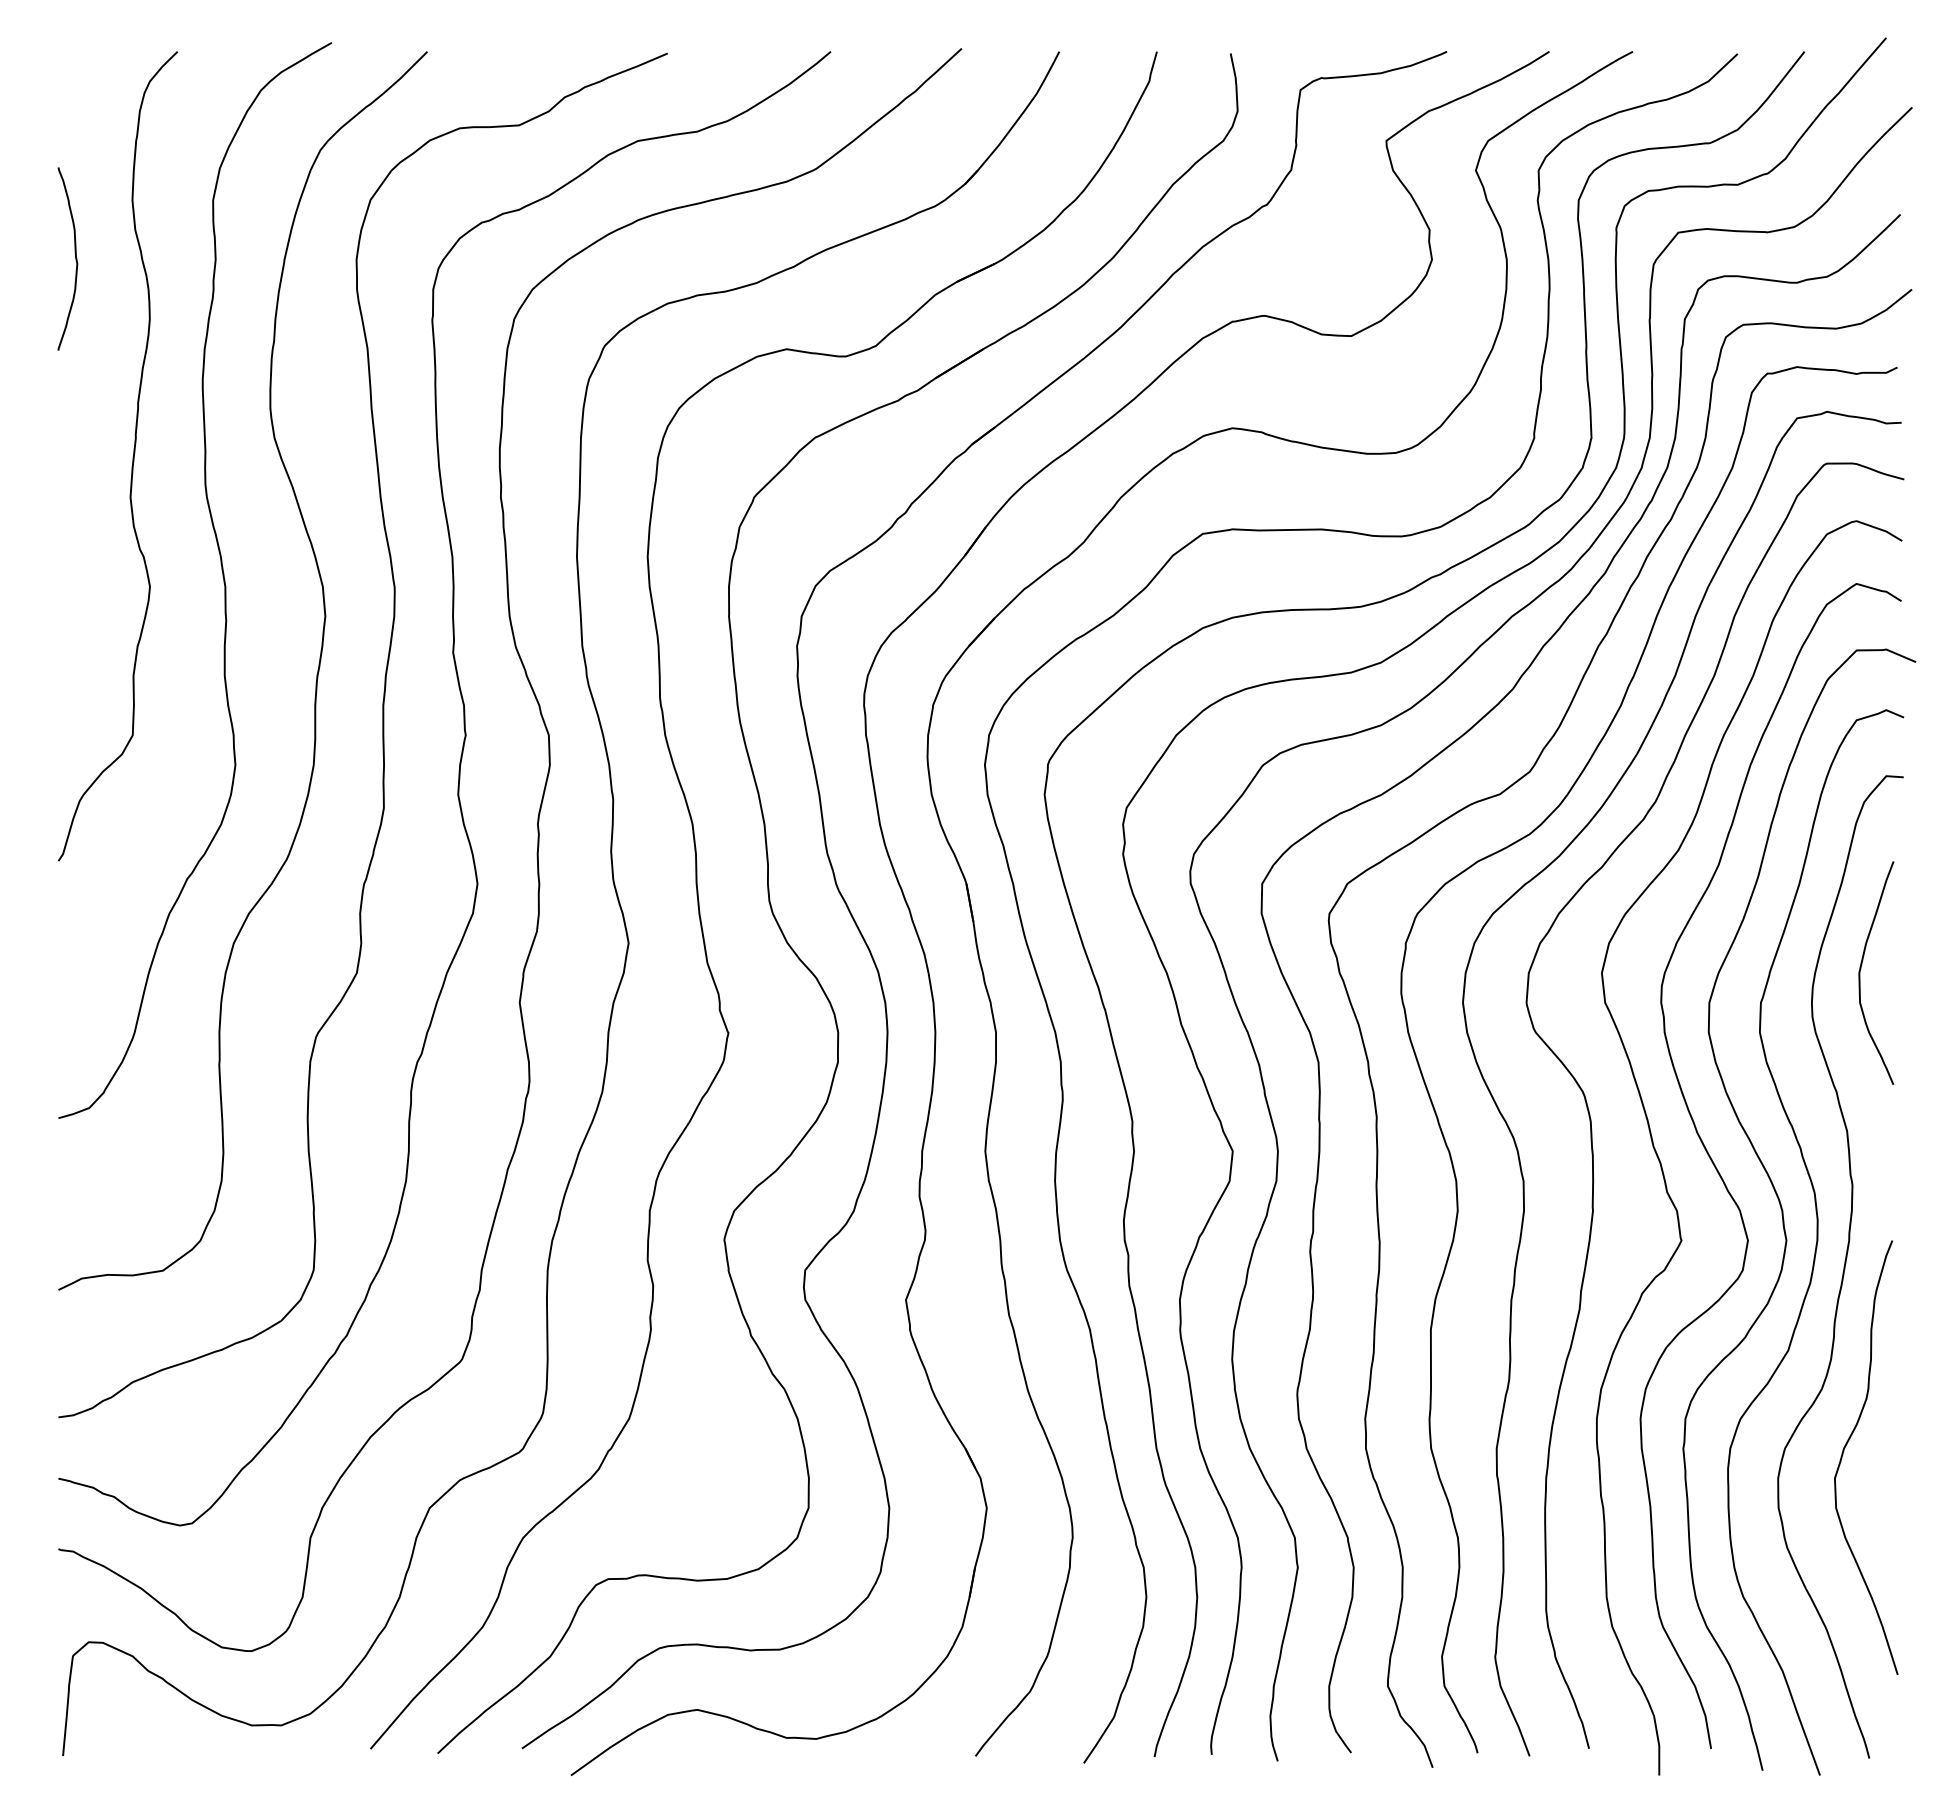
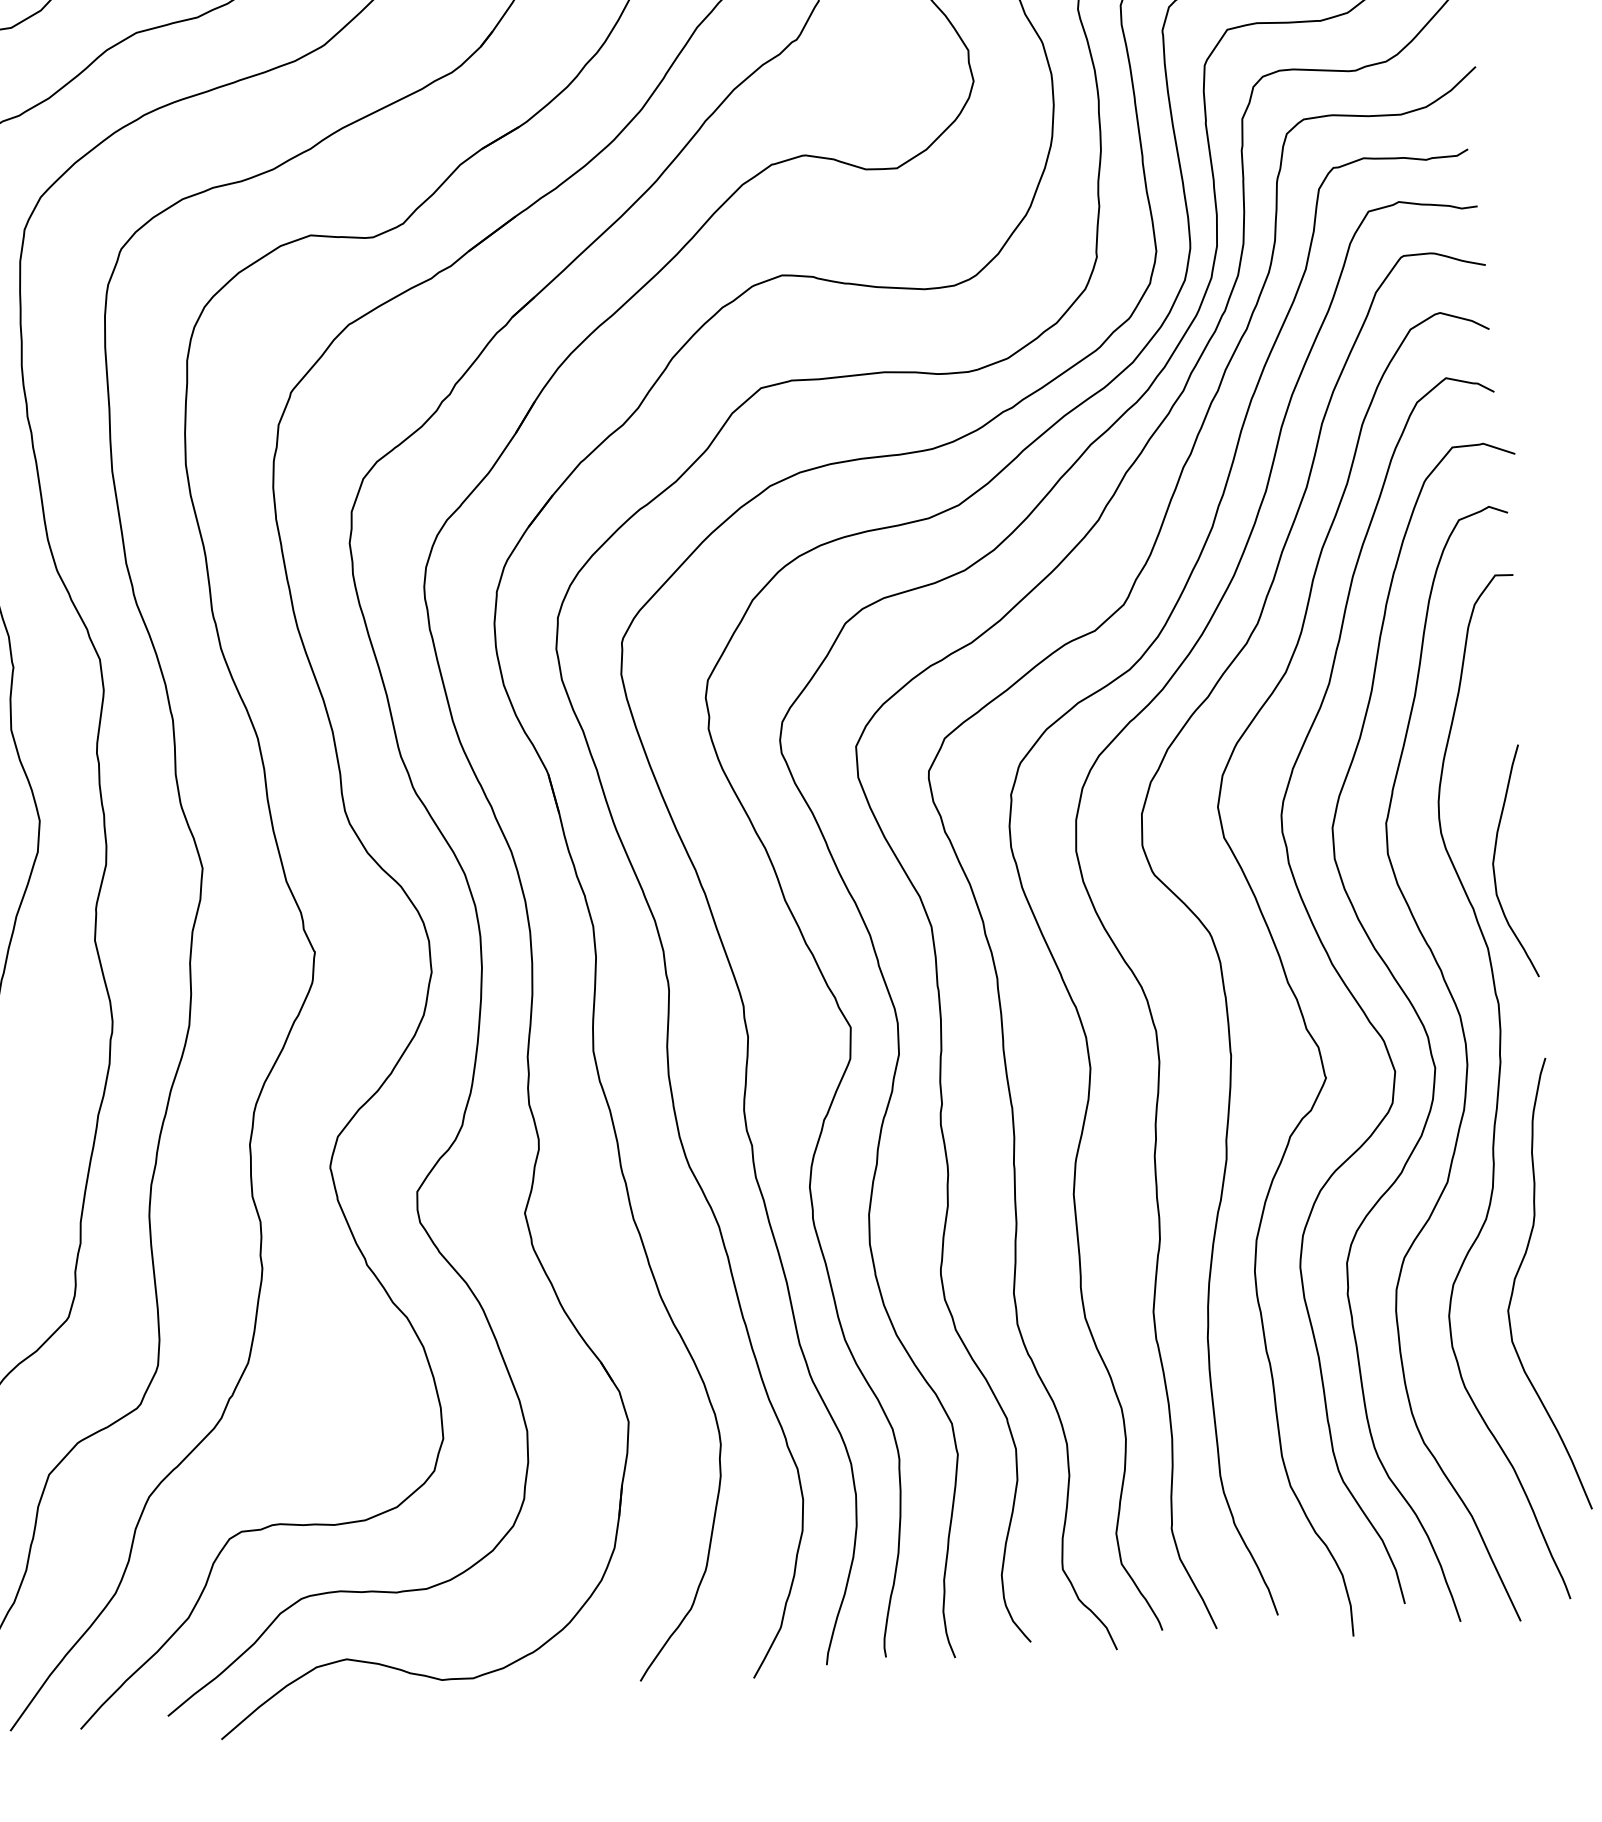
curve: (1861, 969) -> (1495, 860), moved

